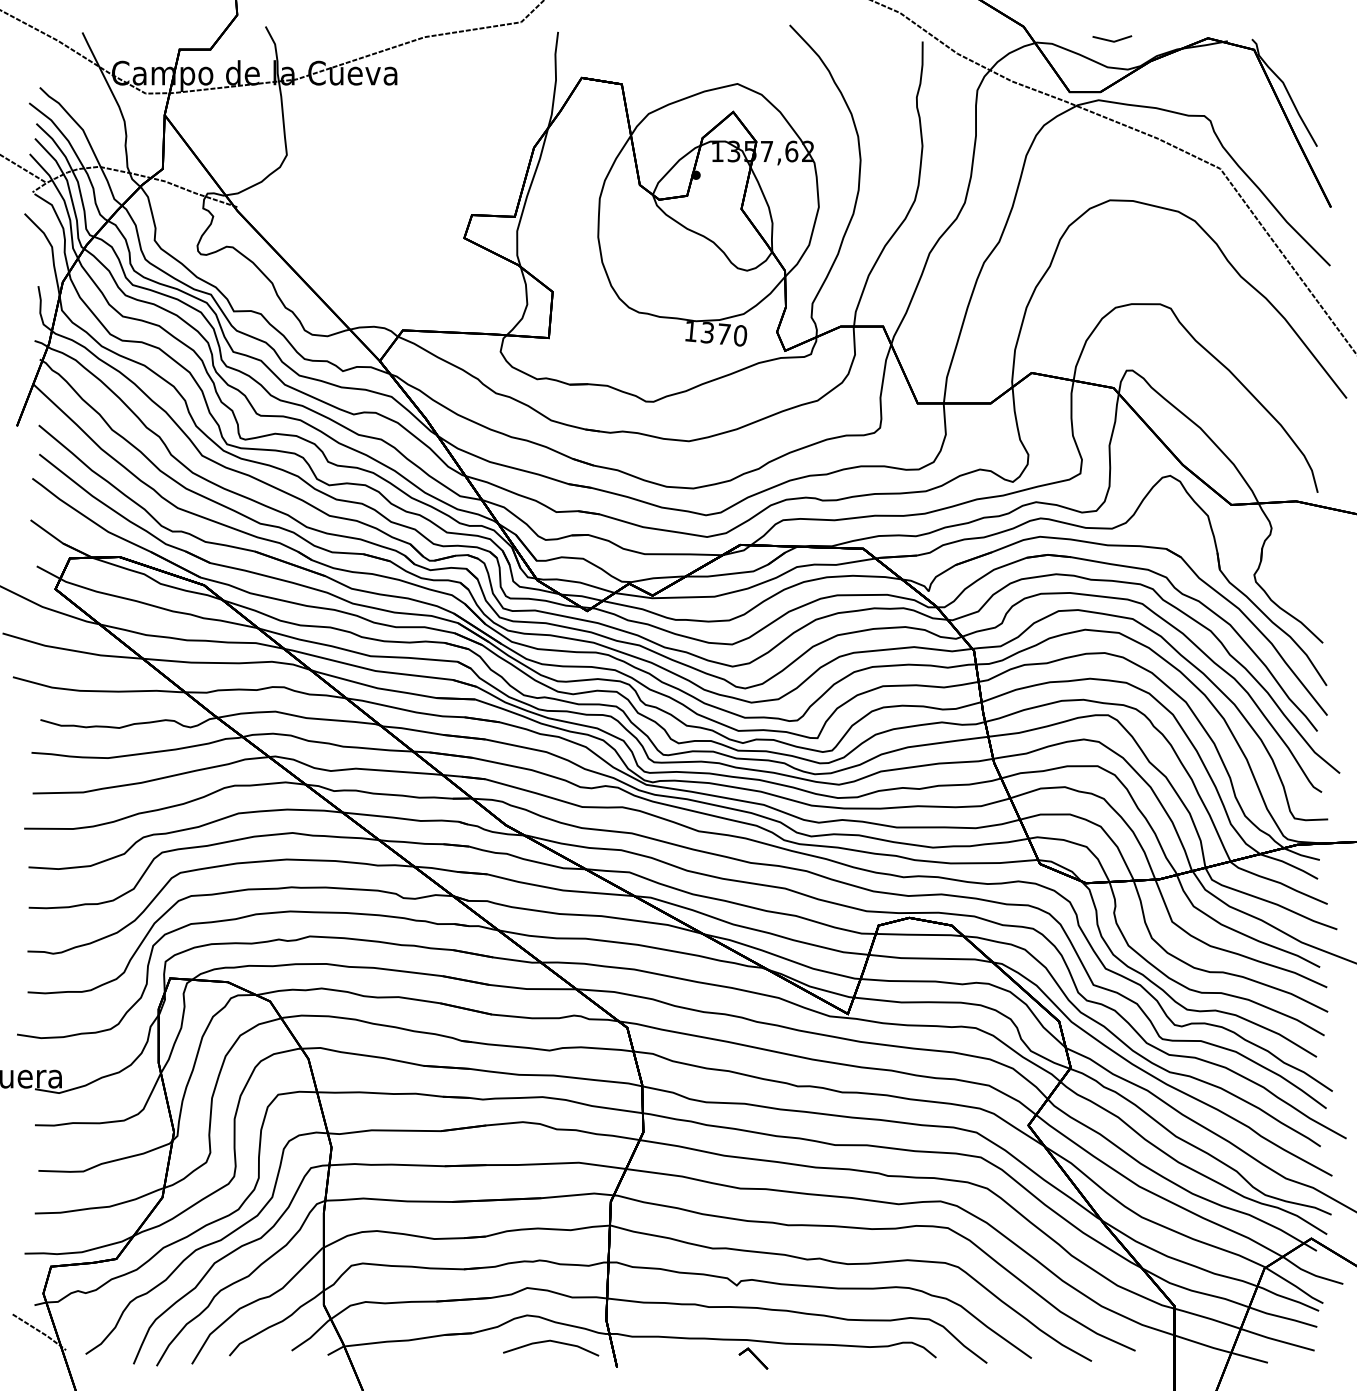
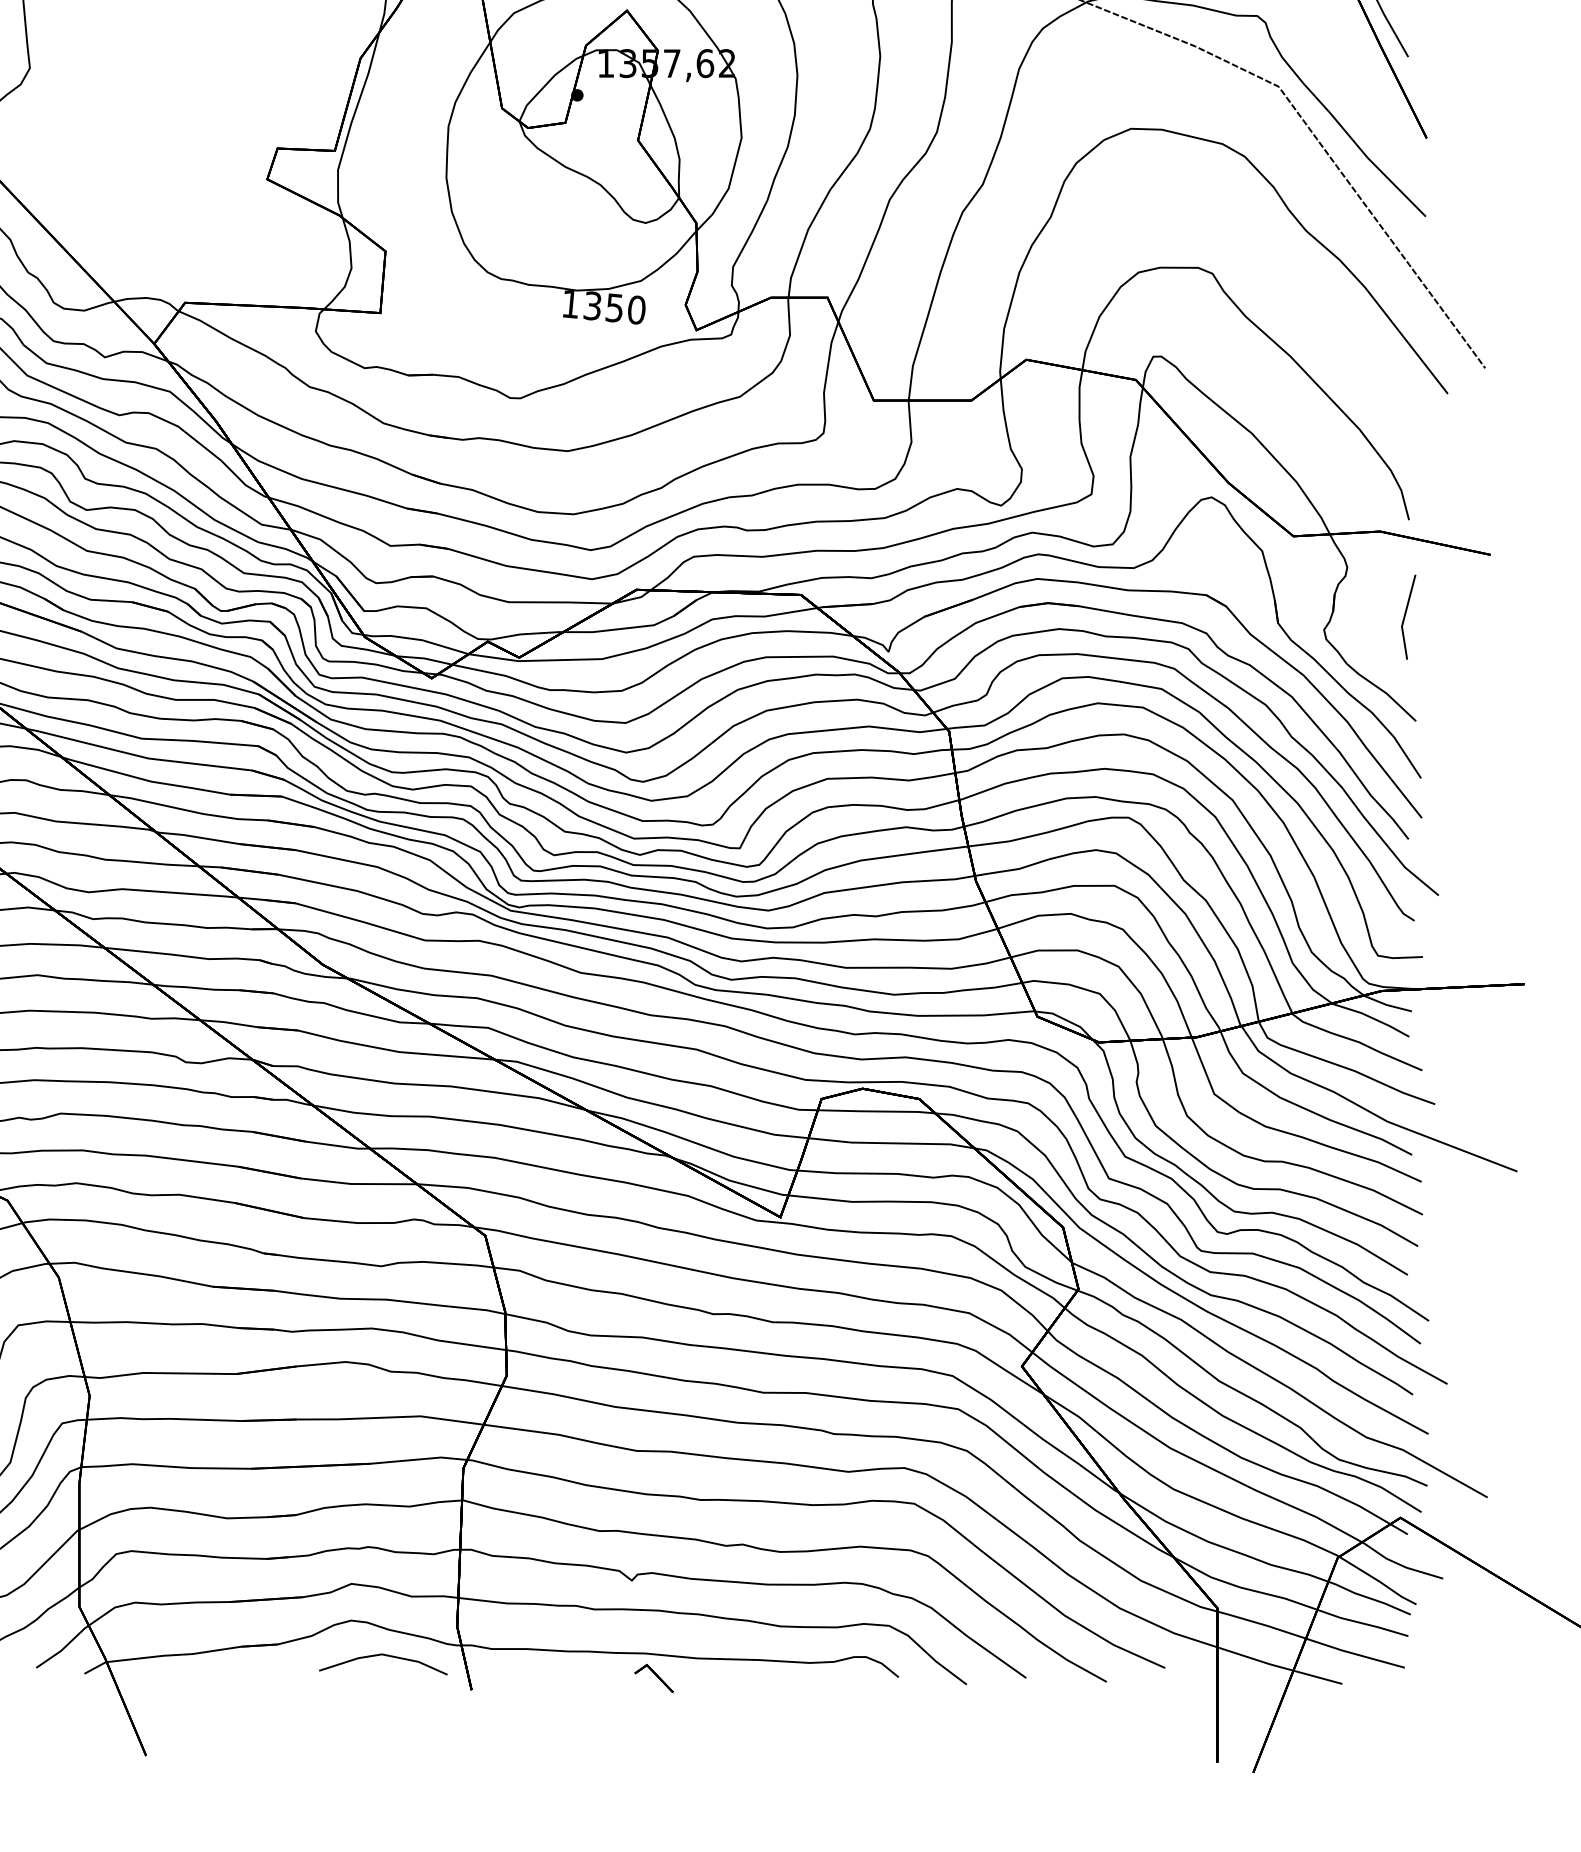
text: (723, 333) -> (614, 306), 1370 -> 1350
line: (1315, 565) -> (1405, 617), added

